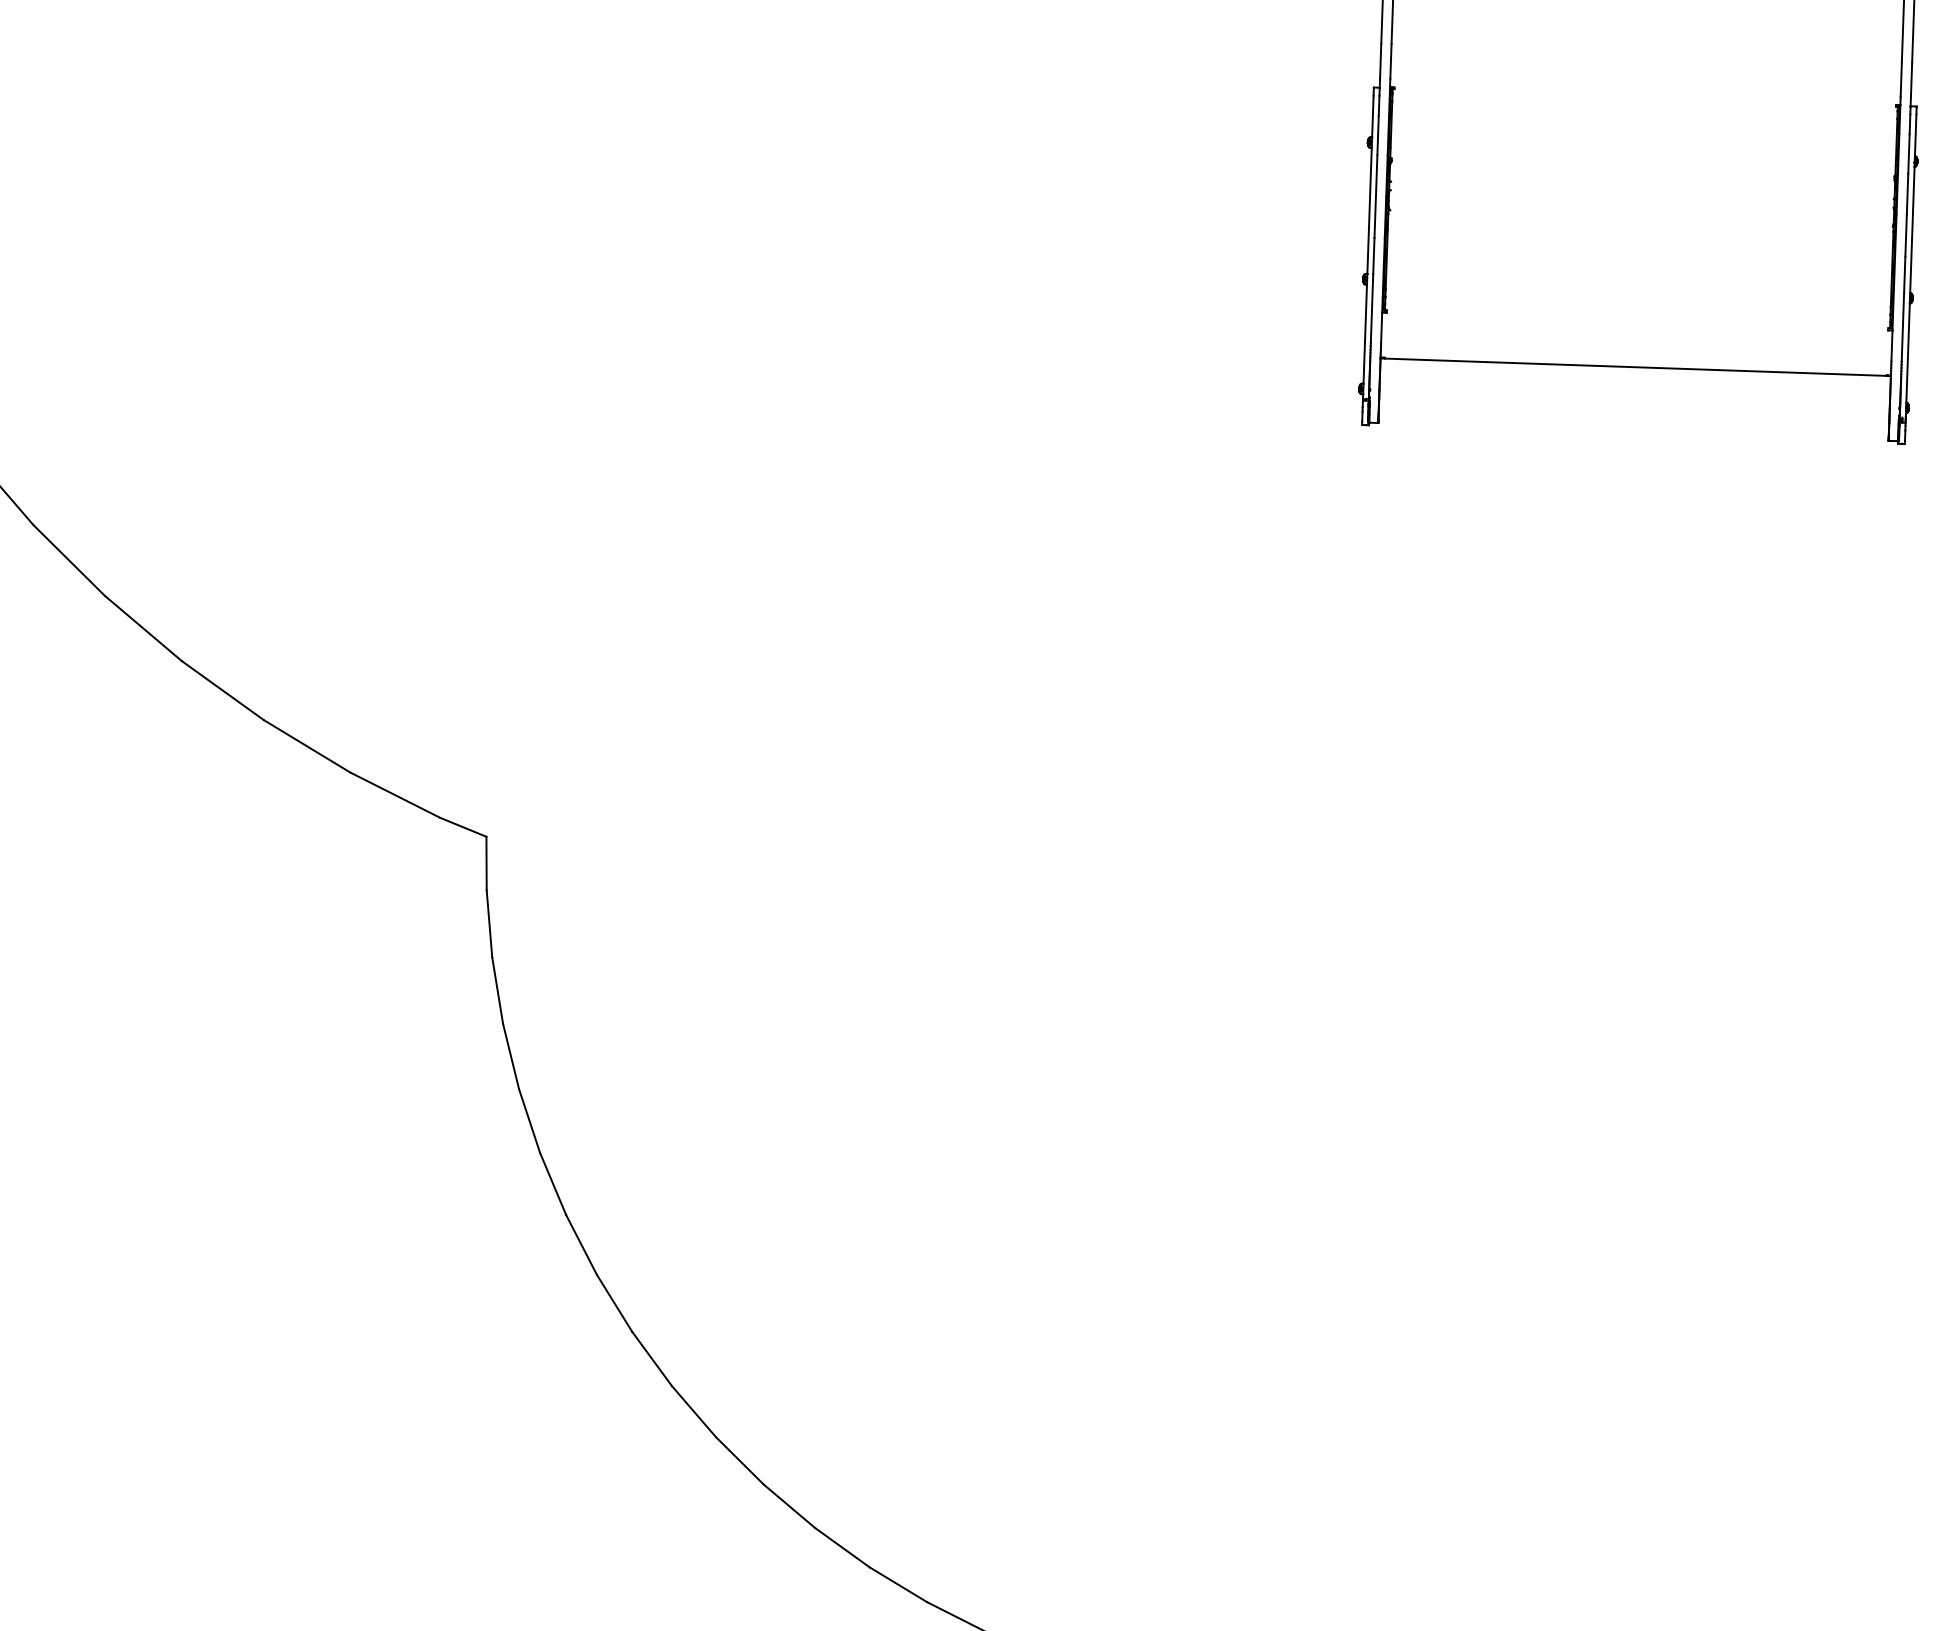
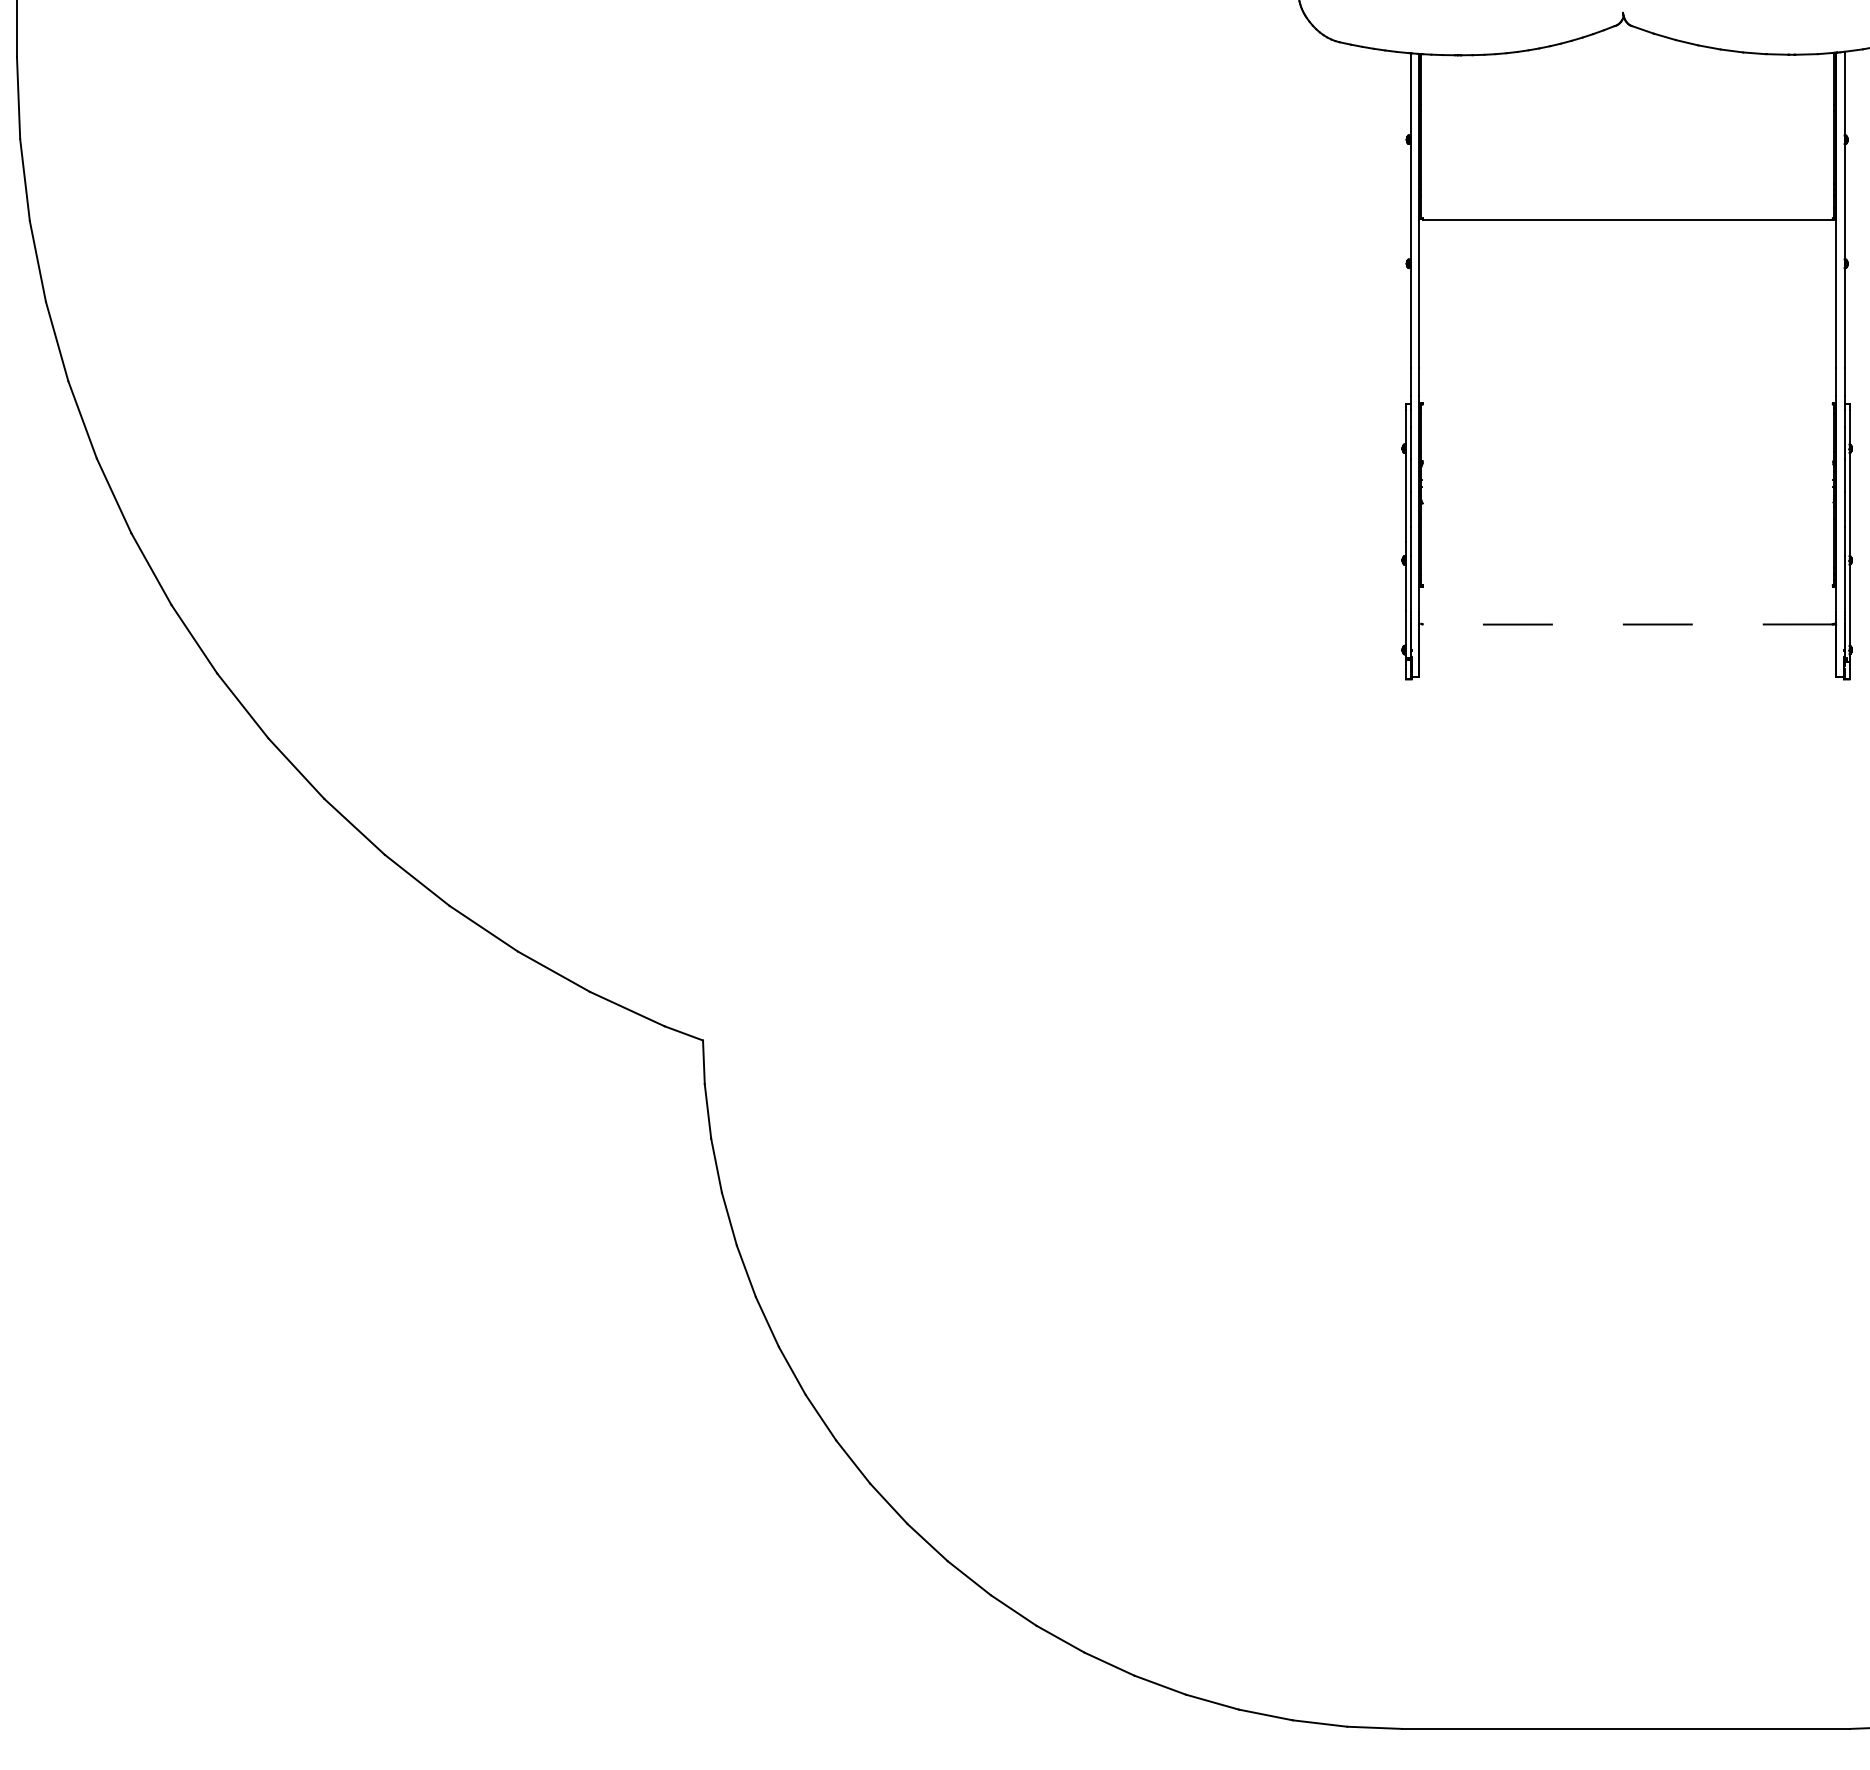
line: (1633, 367) -> (1625, 624), solid -> dashed

